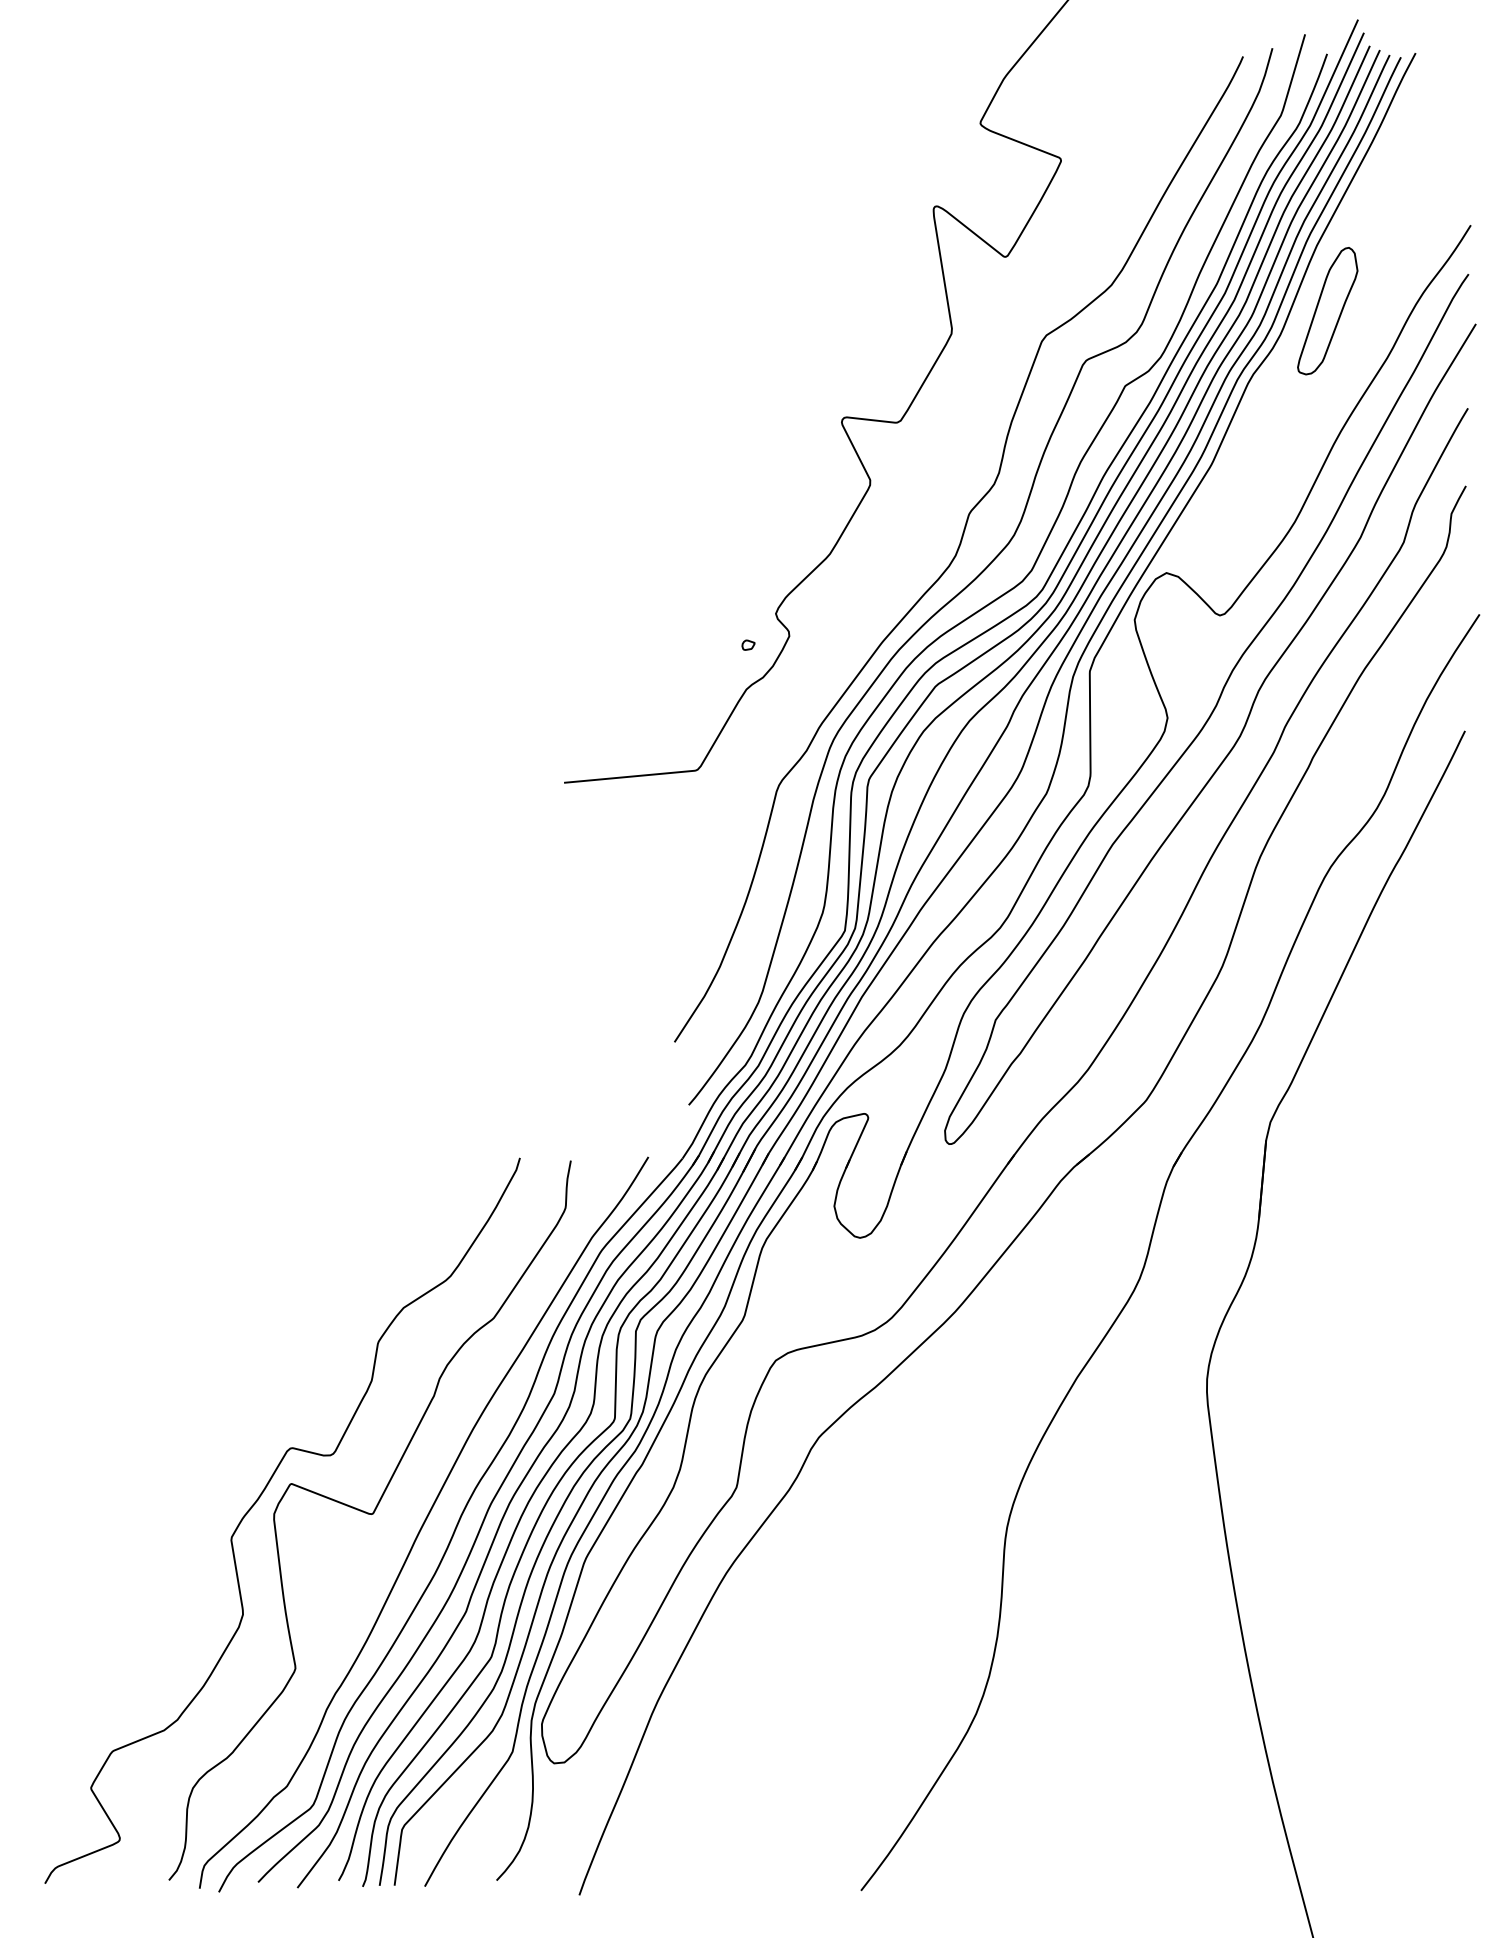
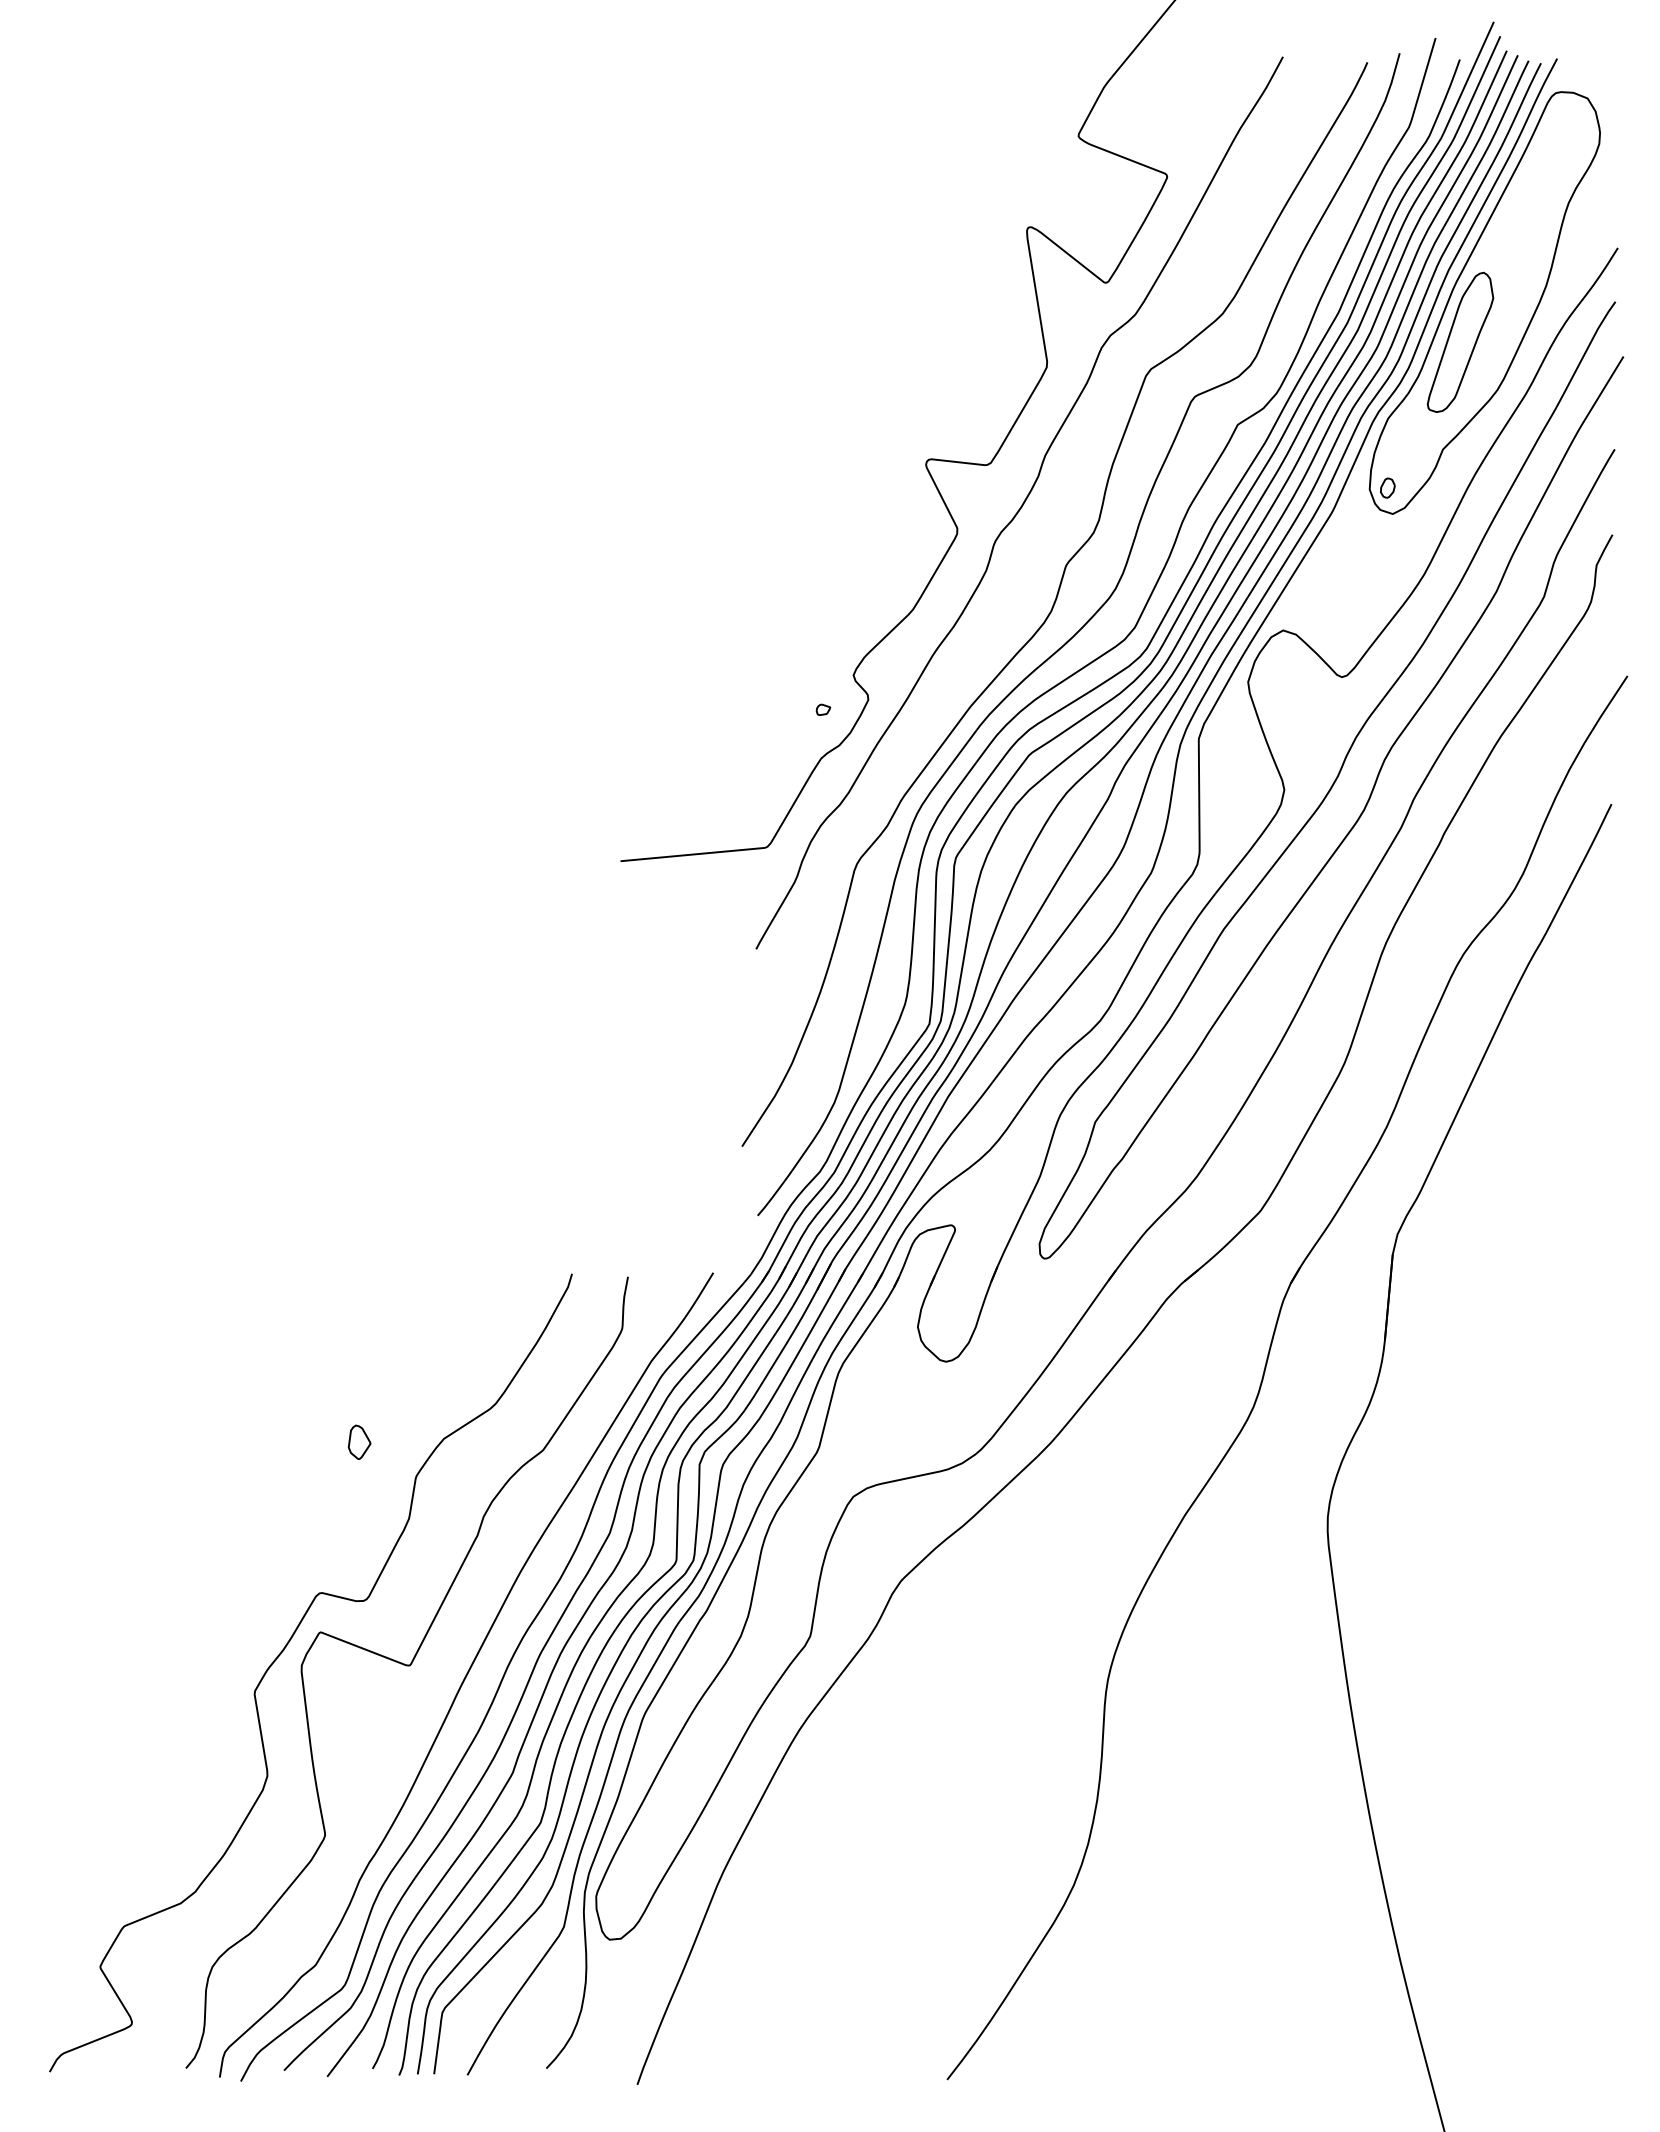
part: (1349, 274) -> (1484, 302), added
curve: (928, 458) -> (1021, 504), added
part: (326, 1310) -> (359, 1441), added

